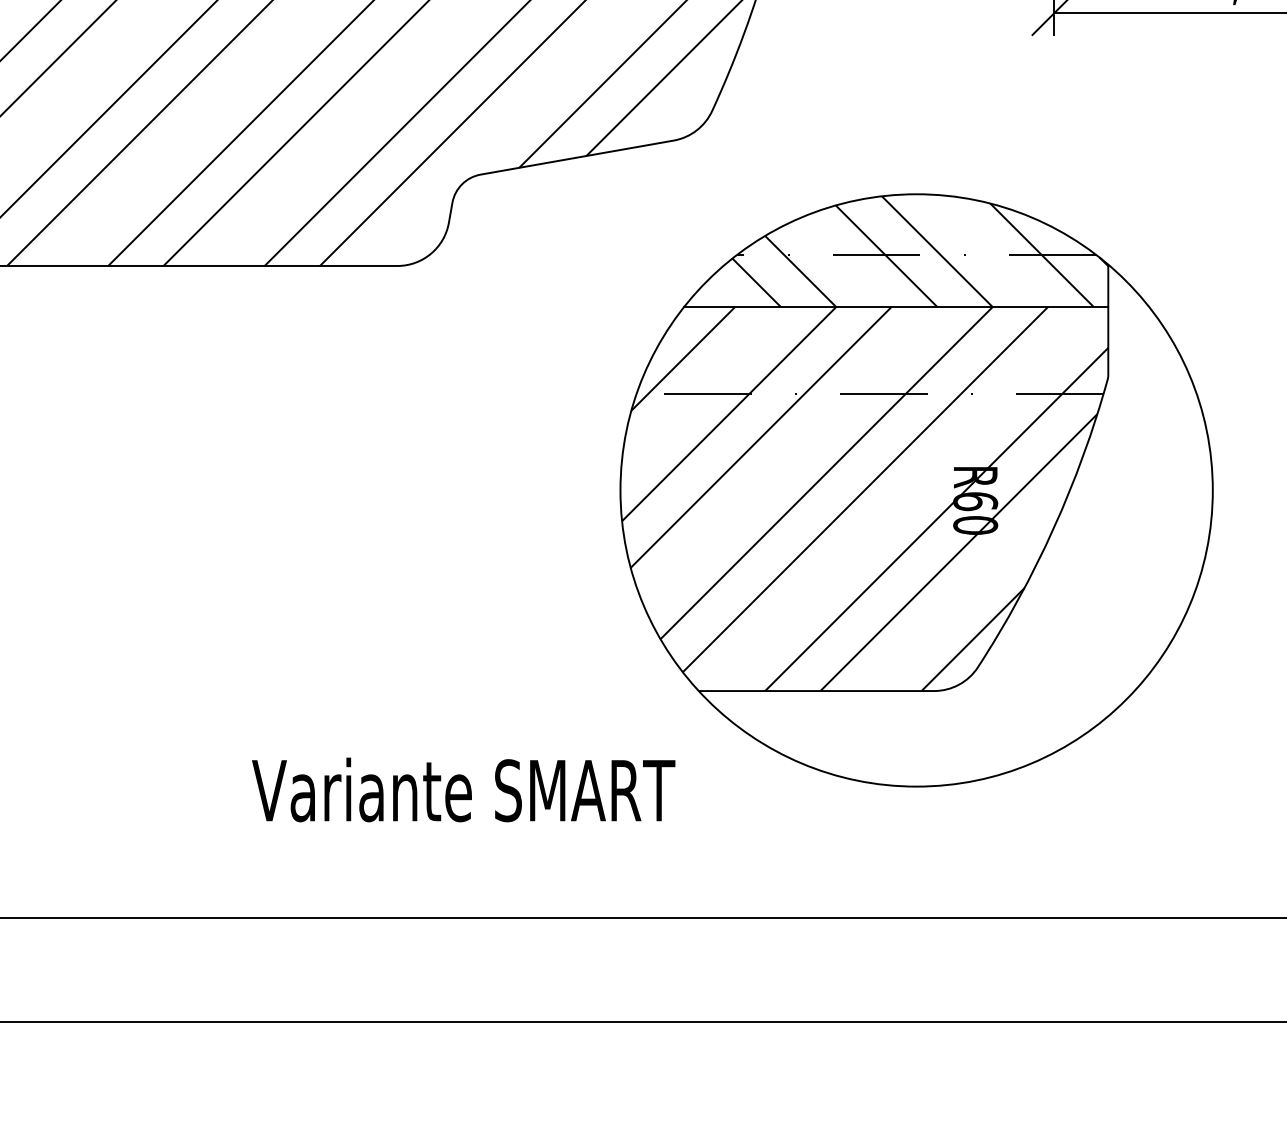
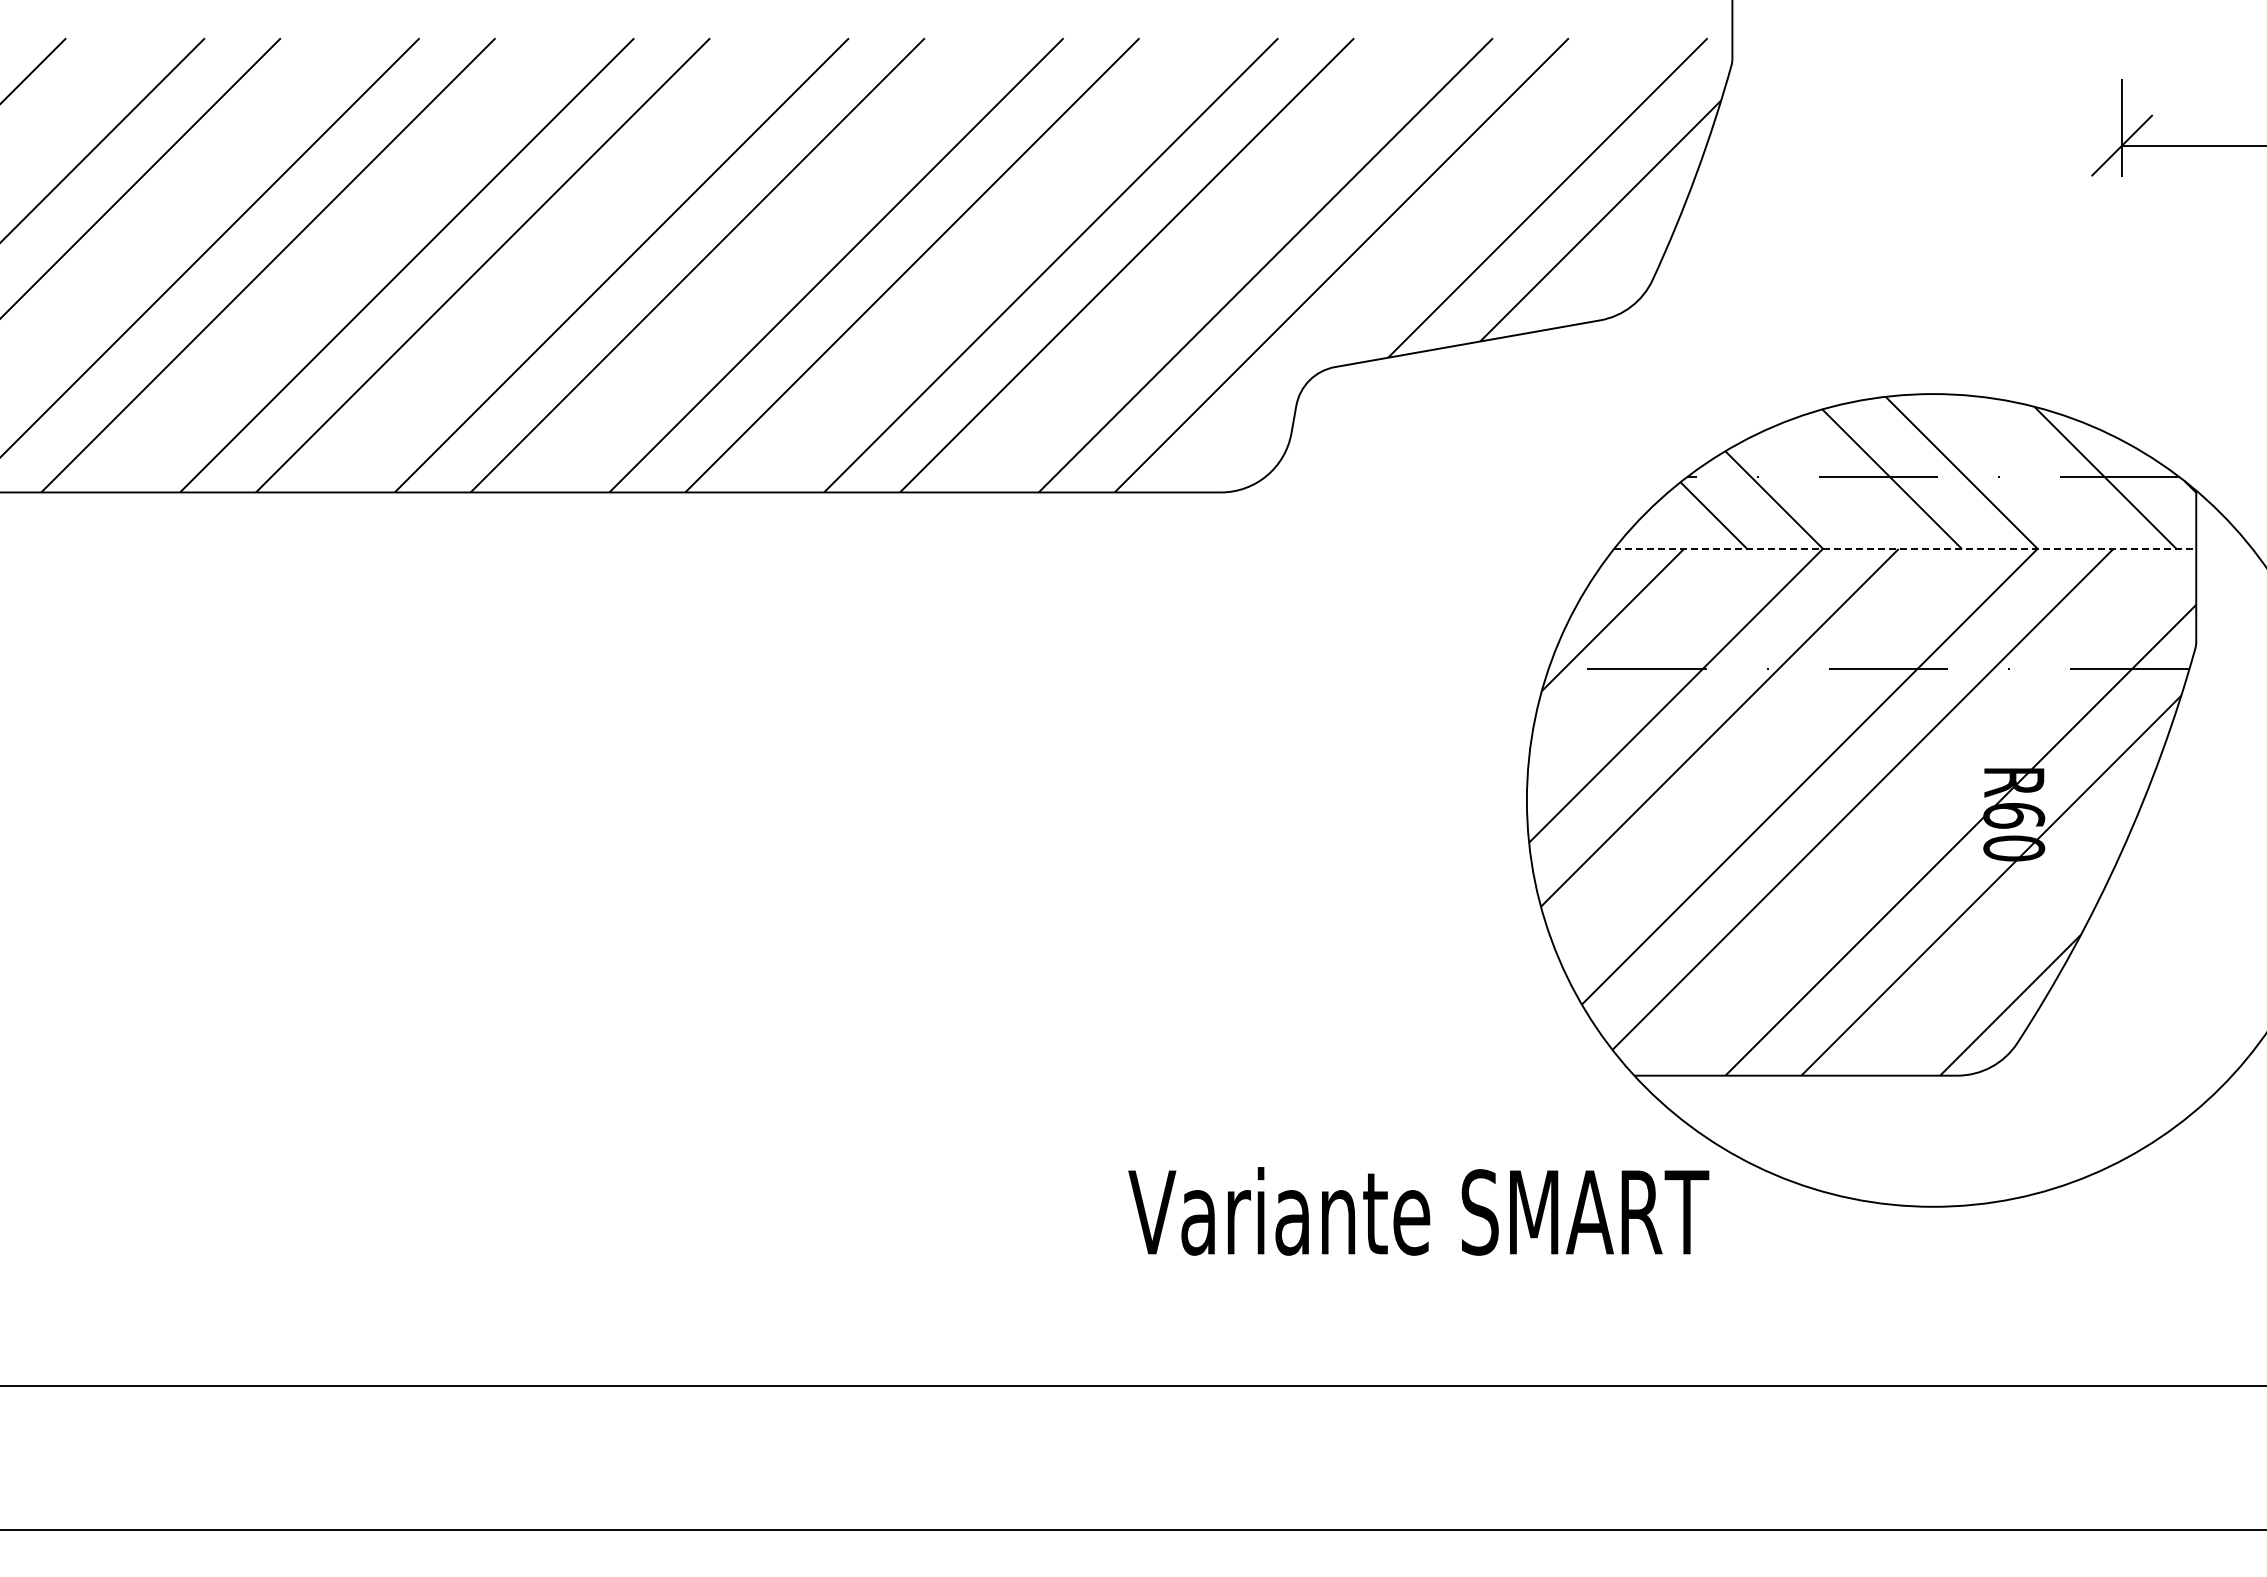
line: (896, 307) -> (1905, 549), solid -> dashed
text: (463, 790) -> (1418, 1211), moved

